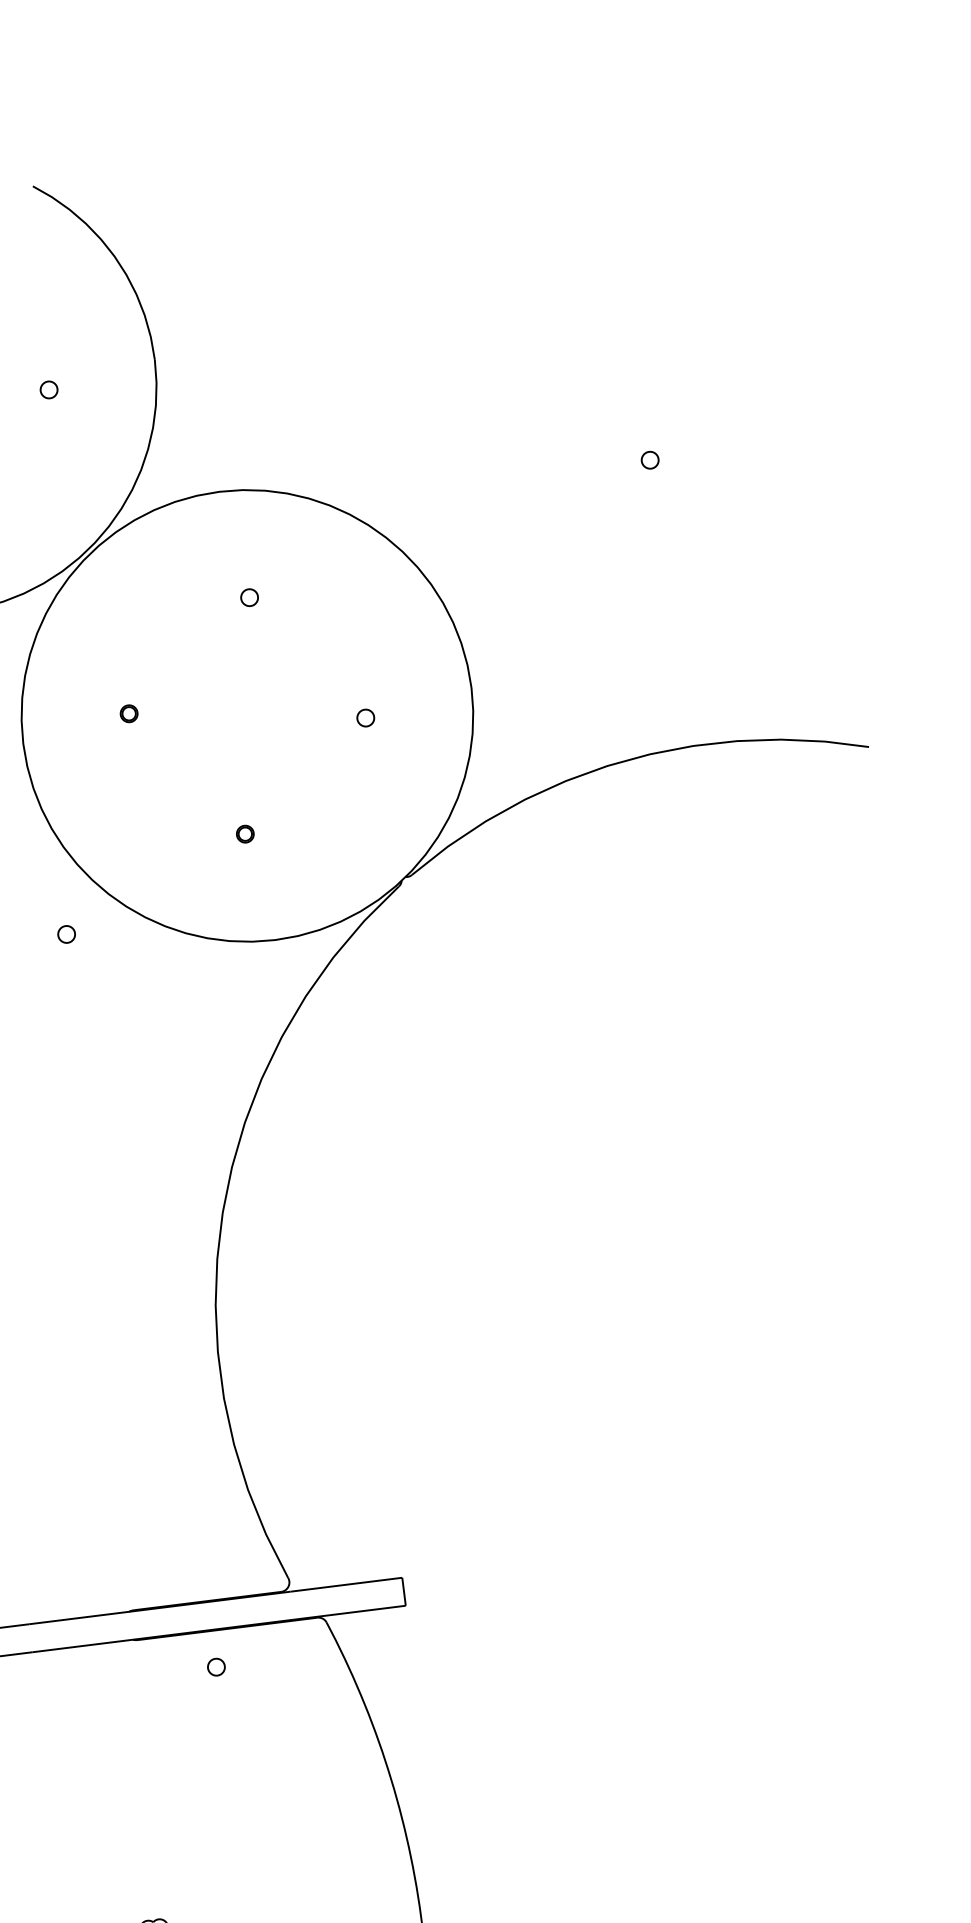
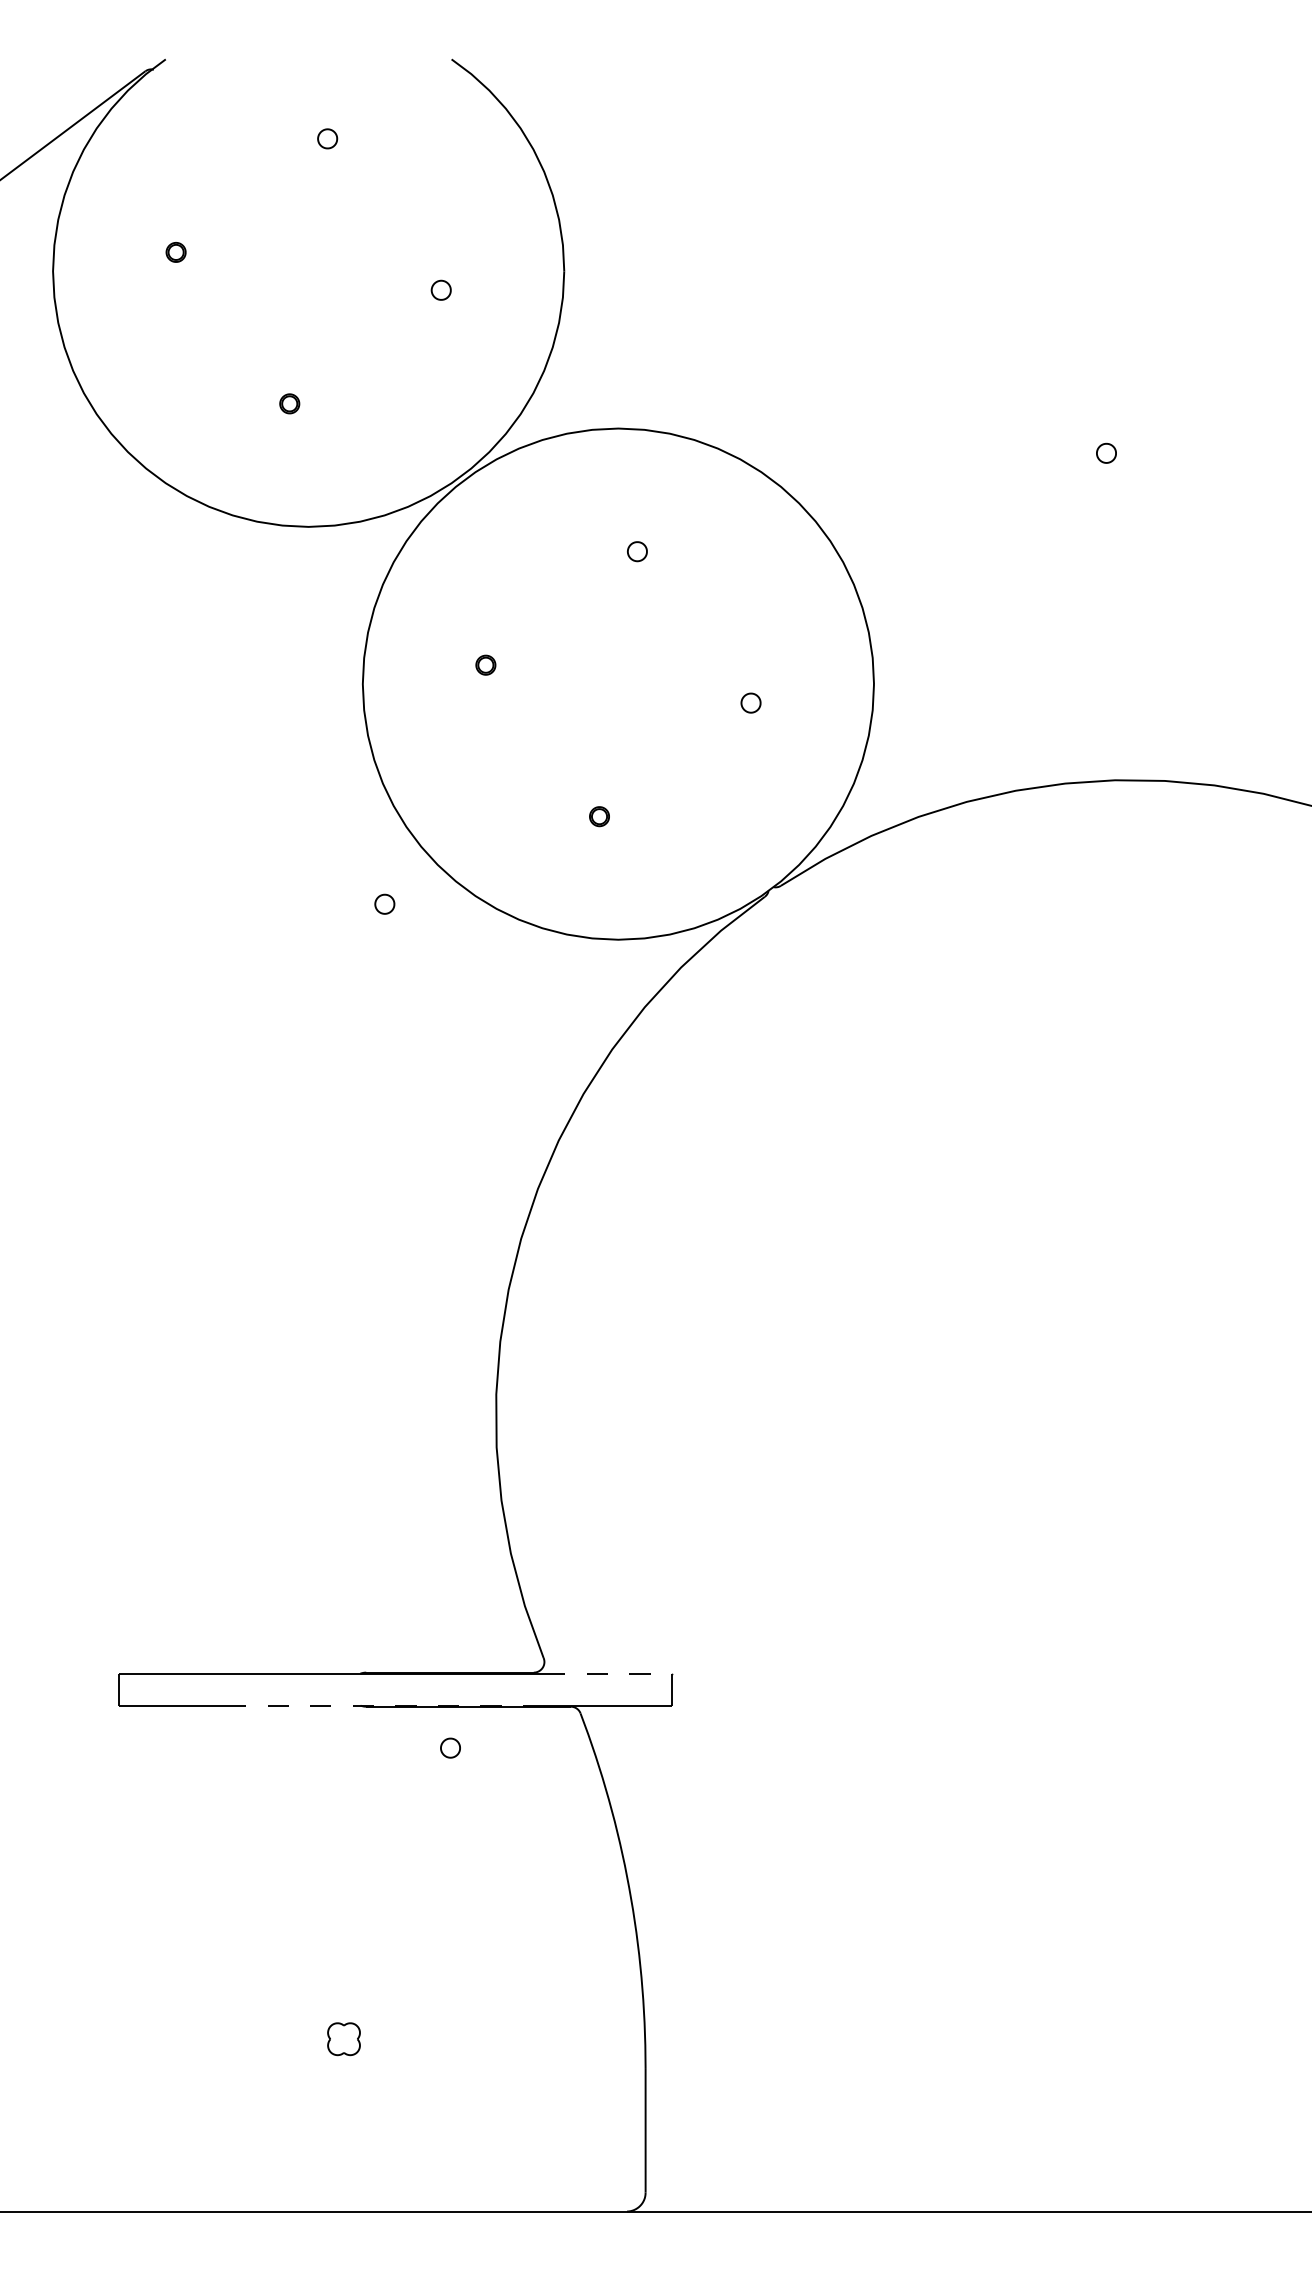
line: (345, 1584) -> (607, 1673), solid -> dashed
line: (163, 1635) -> (395, 1705), solid -> dashed

